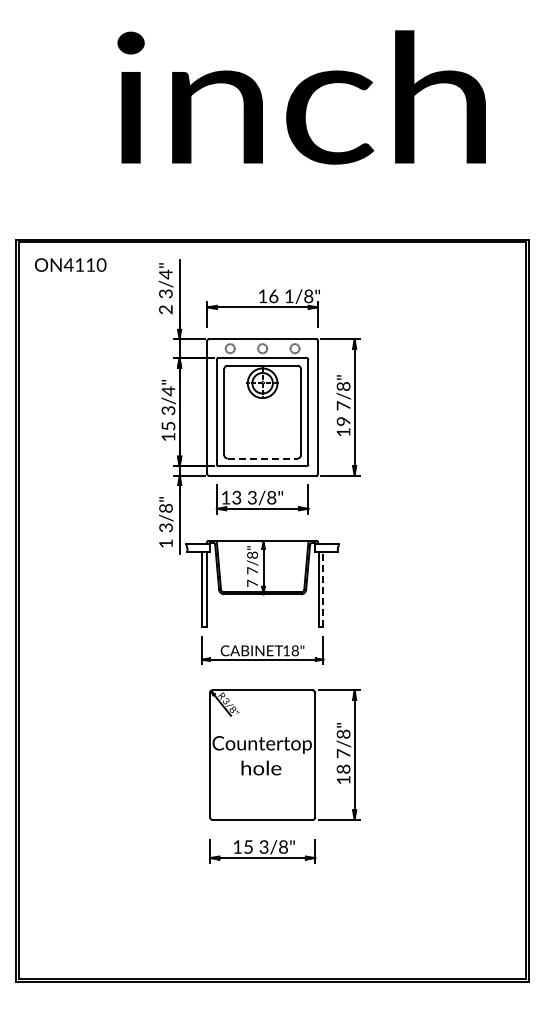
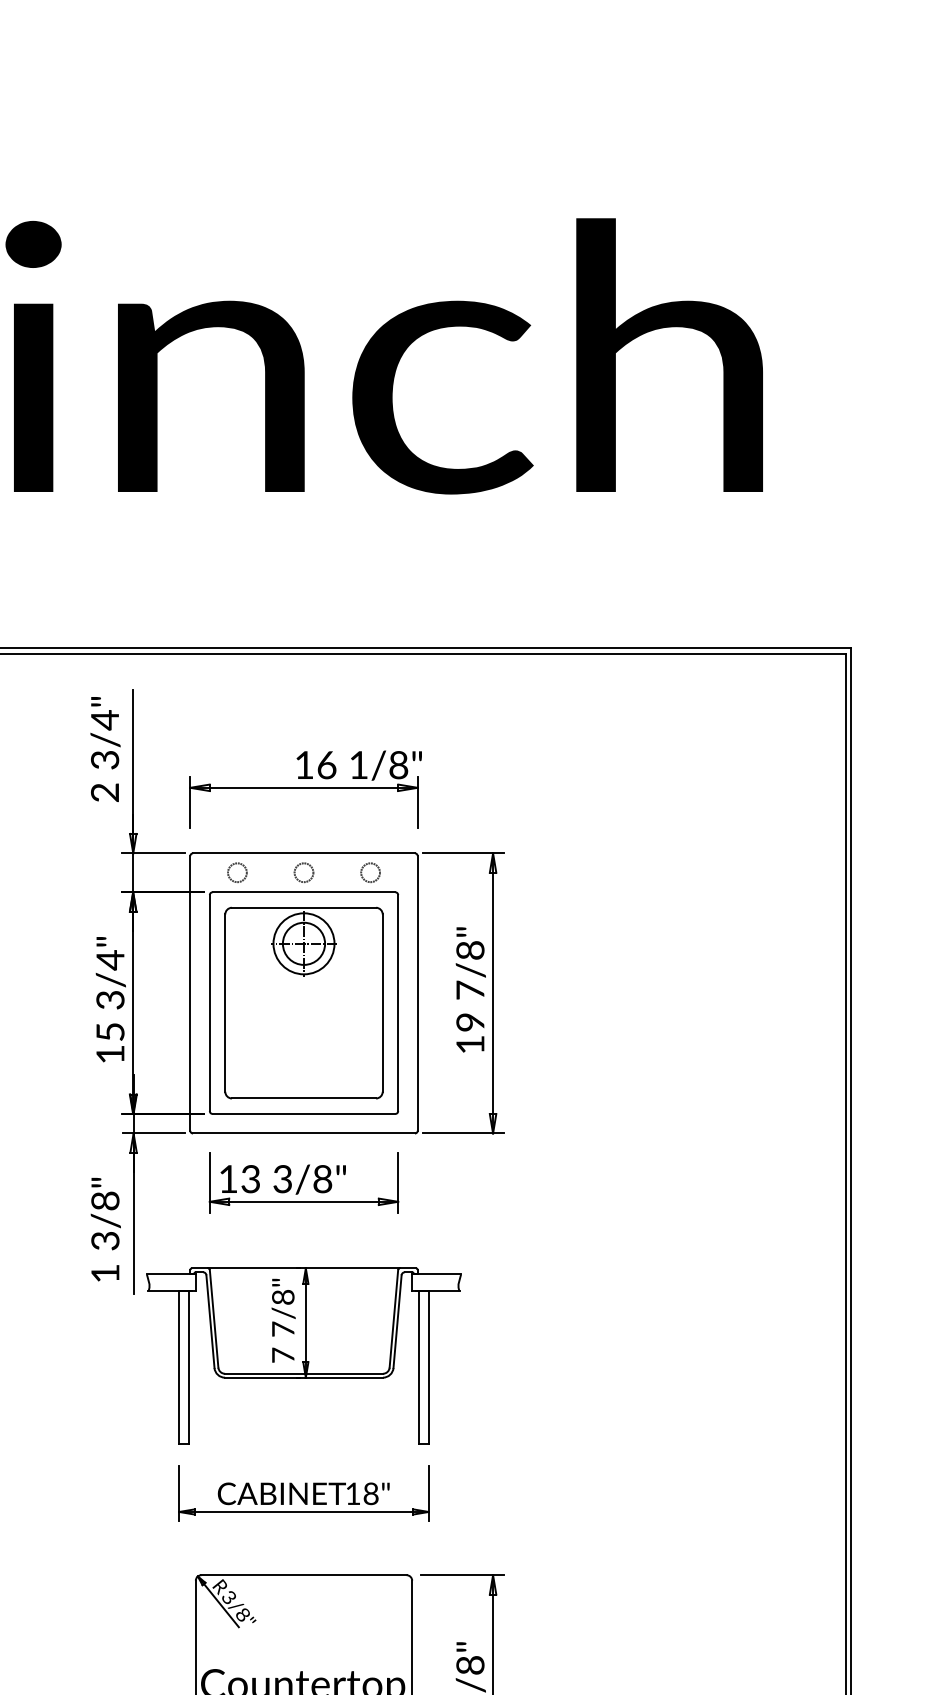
line: (263, 458) -> (305, 1098), dashed -> solid
line: (323, 588) -> (429, 1365), dashed -> solid

